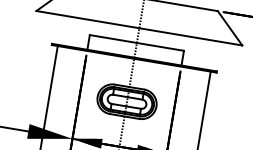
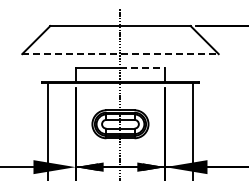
line: (139, 28) -> (120, 54), solid -> dashed
line: (160, 47) -> (143, 68), solid -> dashed

